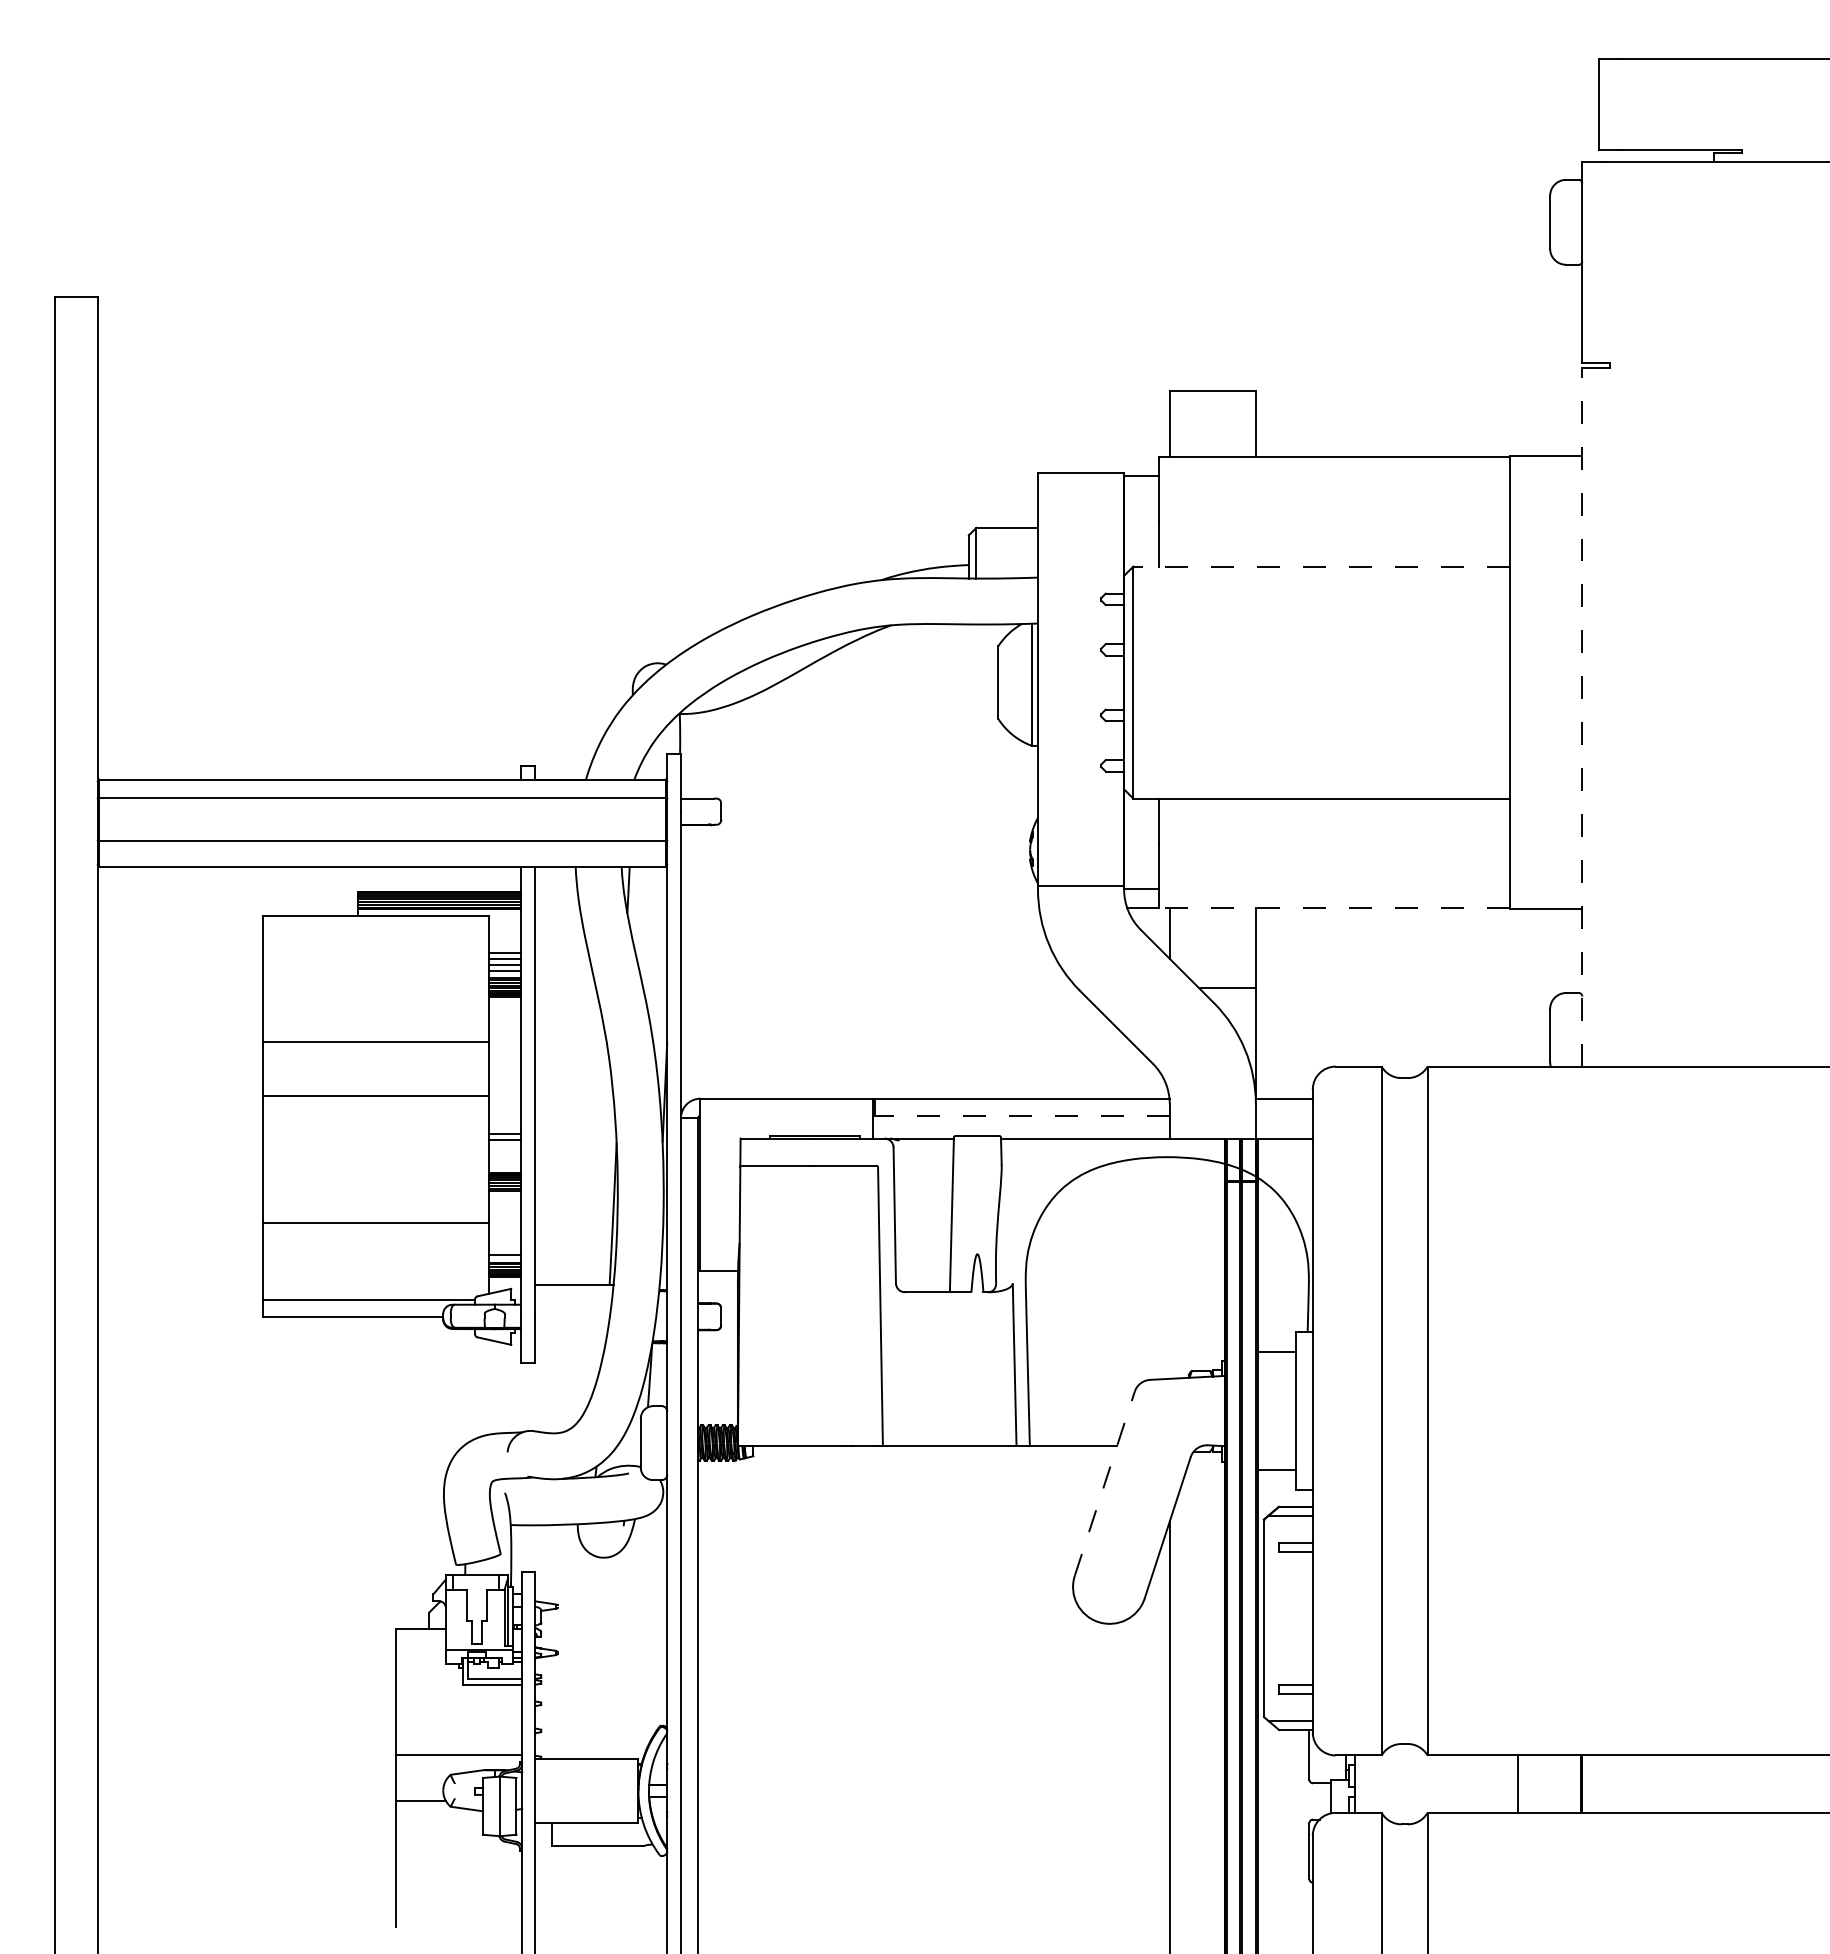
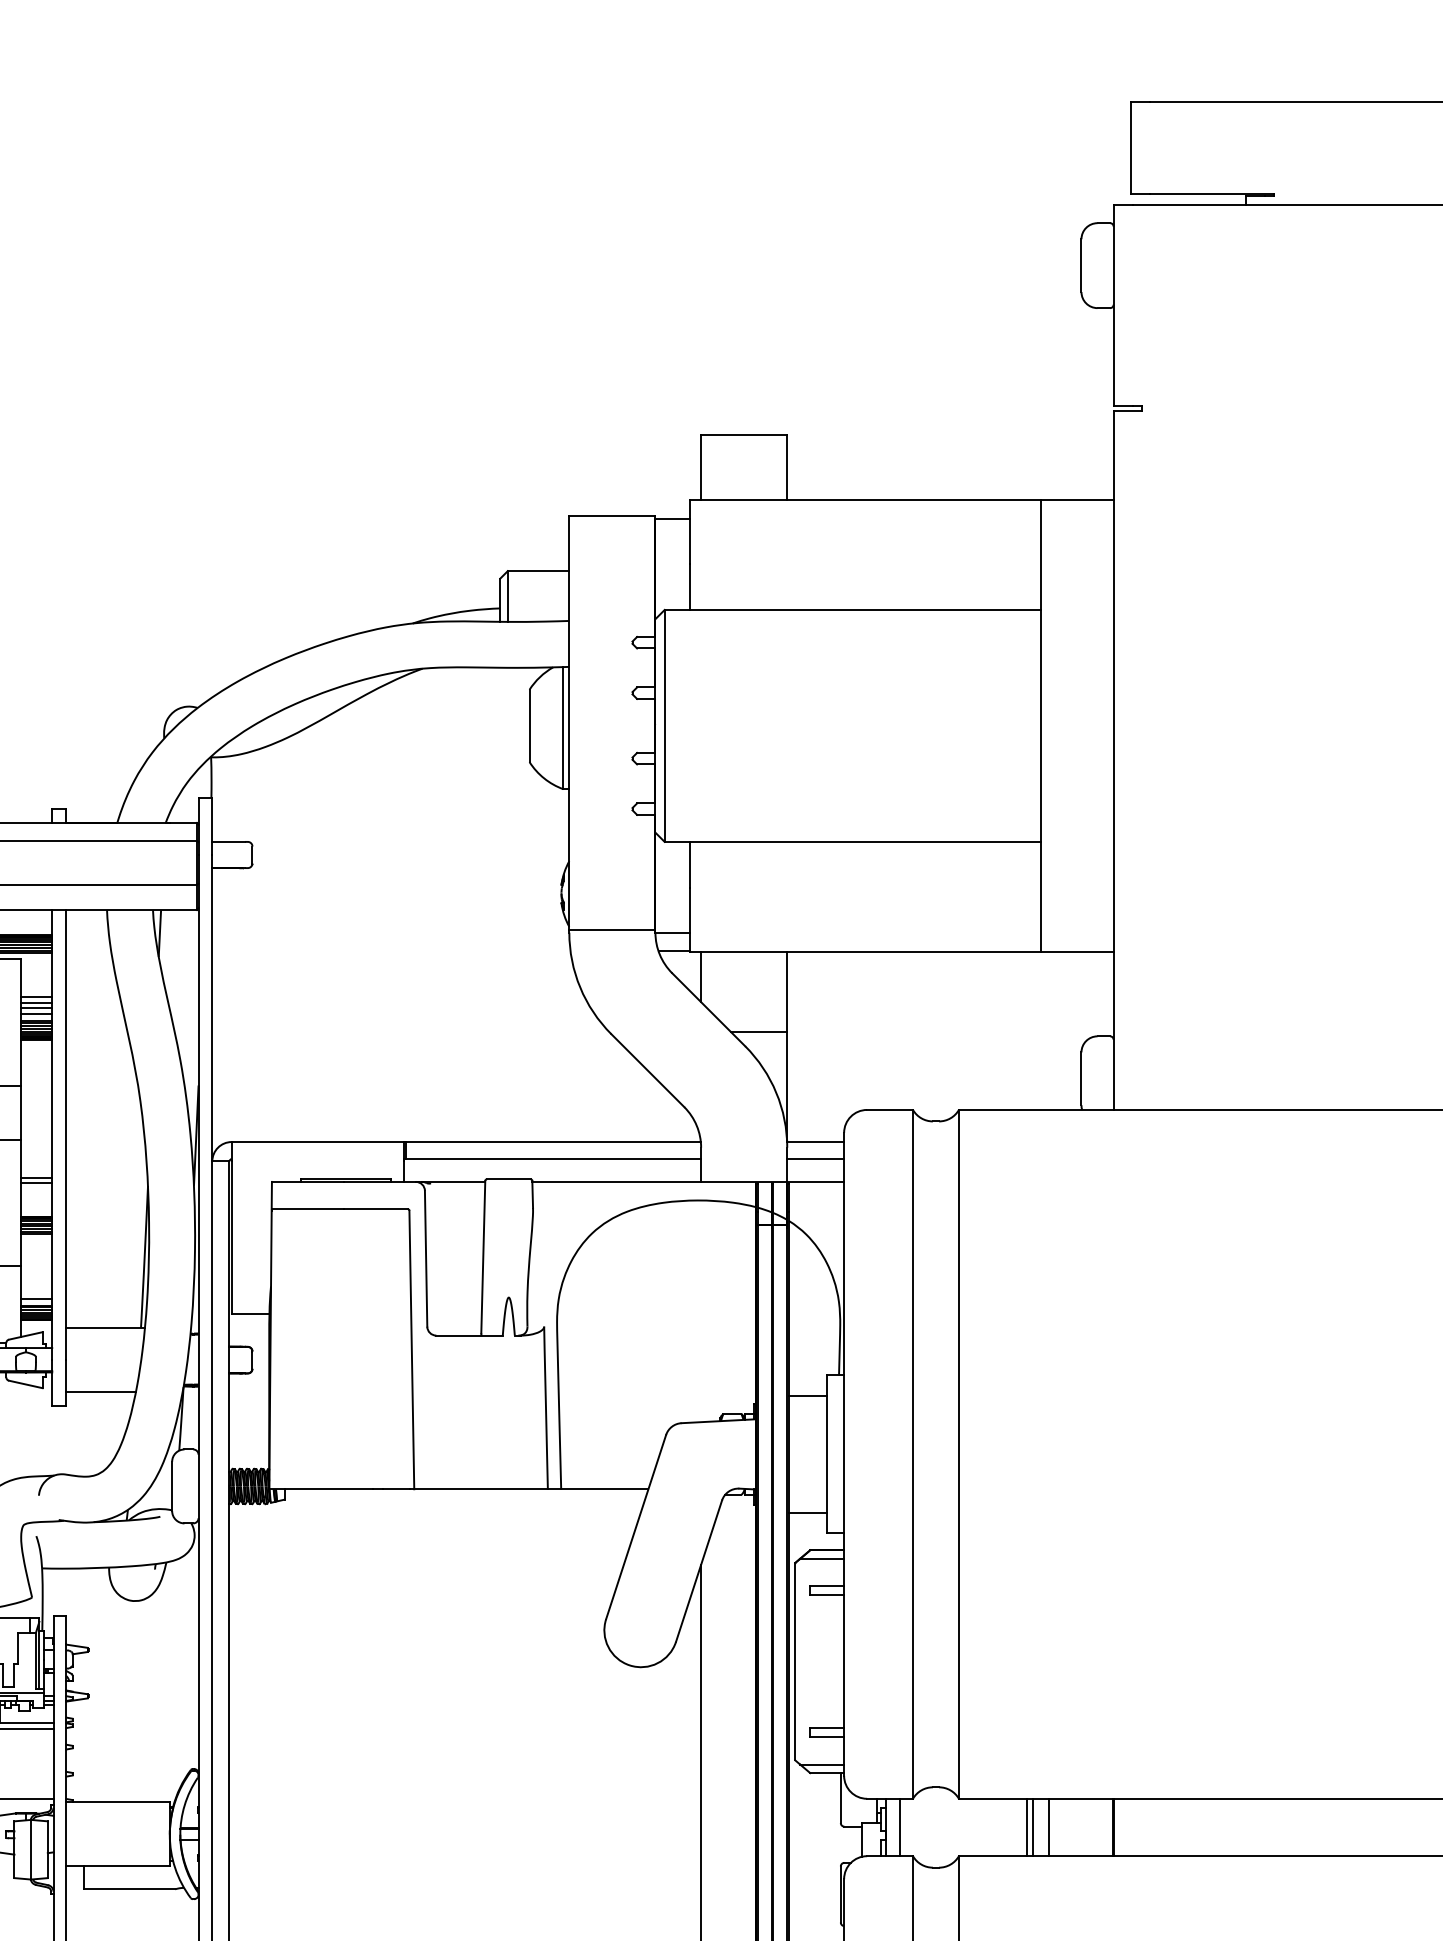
line: (1321, 566) -> (852, 609), dashed -> solid
line: (1582, 716) -> (1113, 759), dashed -> solid
line: (1334, 908) -> (865, 951), dashed -> solid
line: (1021, 1115) -> (552, 1158), dashed -> solid
line: (1283, 1115) -> (814, 1158), added
line: (569, 1348) -> (100, 1391), added
line: (1104, 1483) -> (635, 1526), dashed -> solid
line: (1368, 1783) -> (899, 1826), added
line: (1495, 1783) -> (1026, 1826), added
line: (1501, 1783) -> (1032, 1826), added

